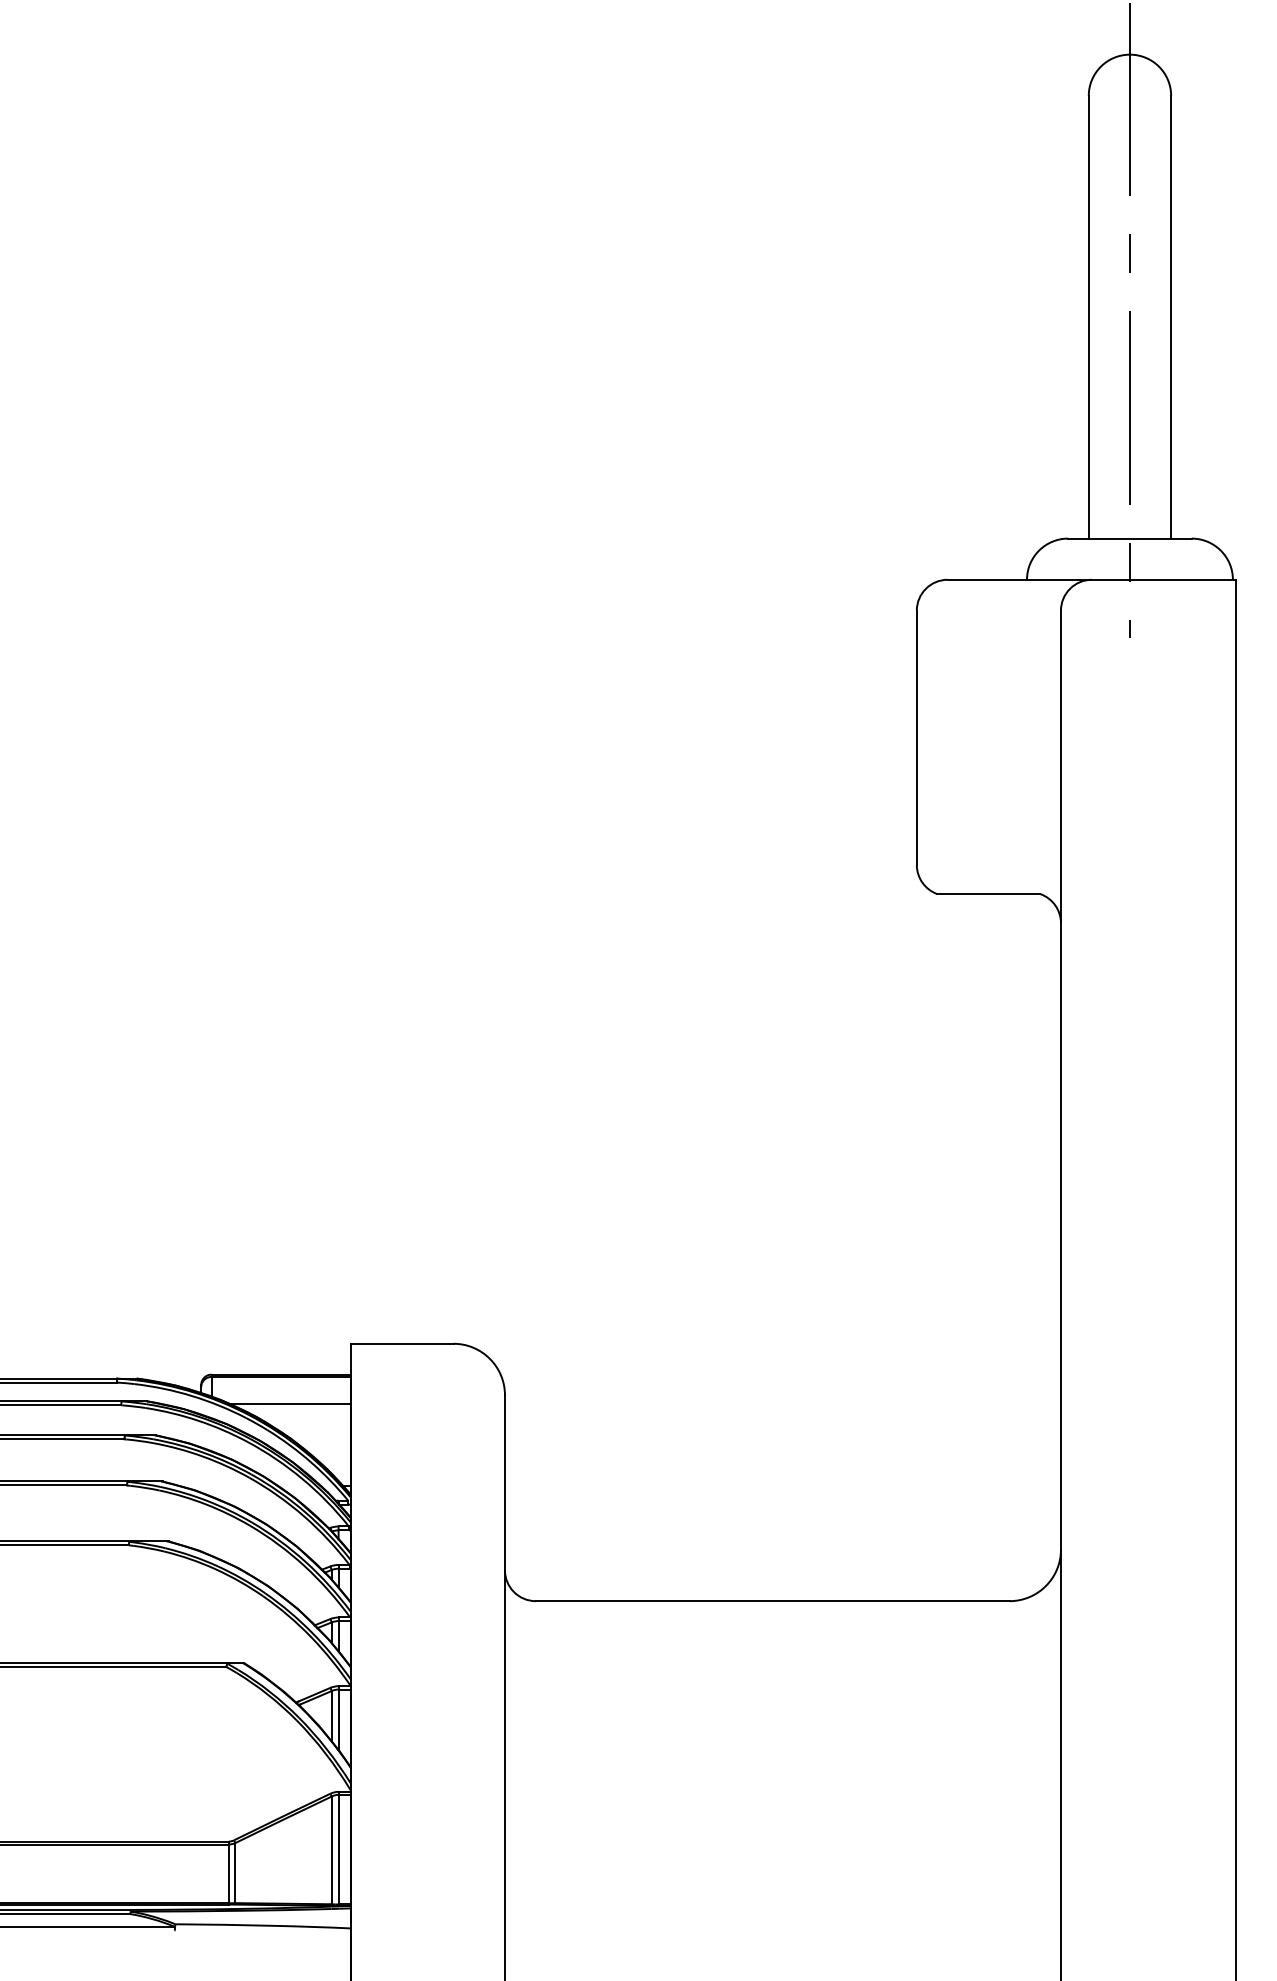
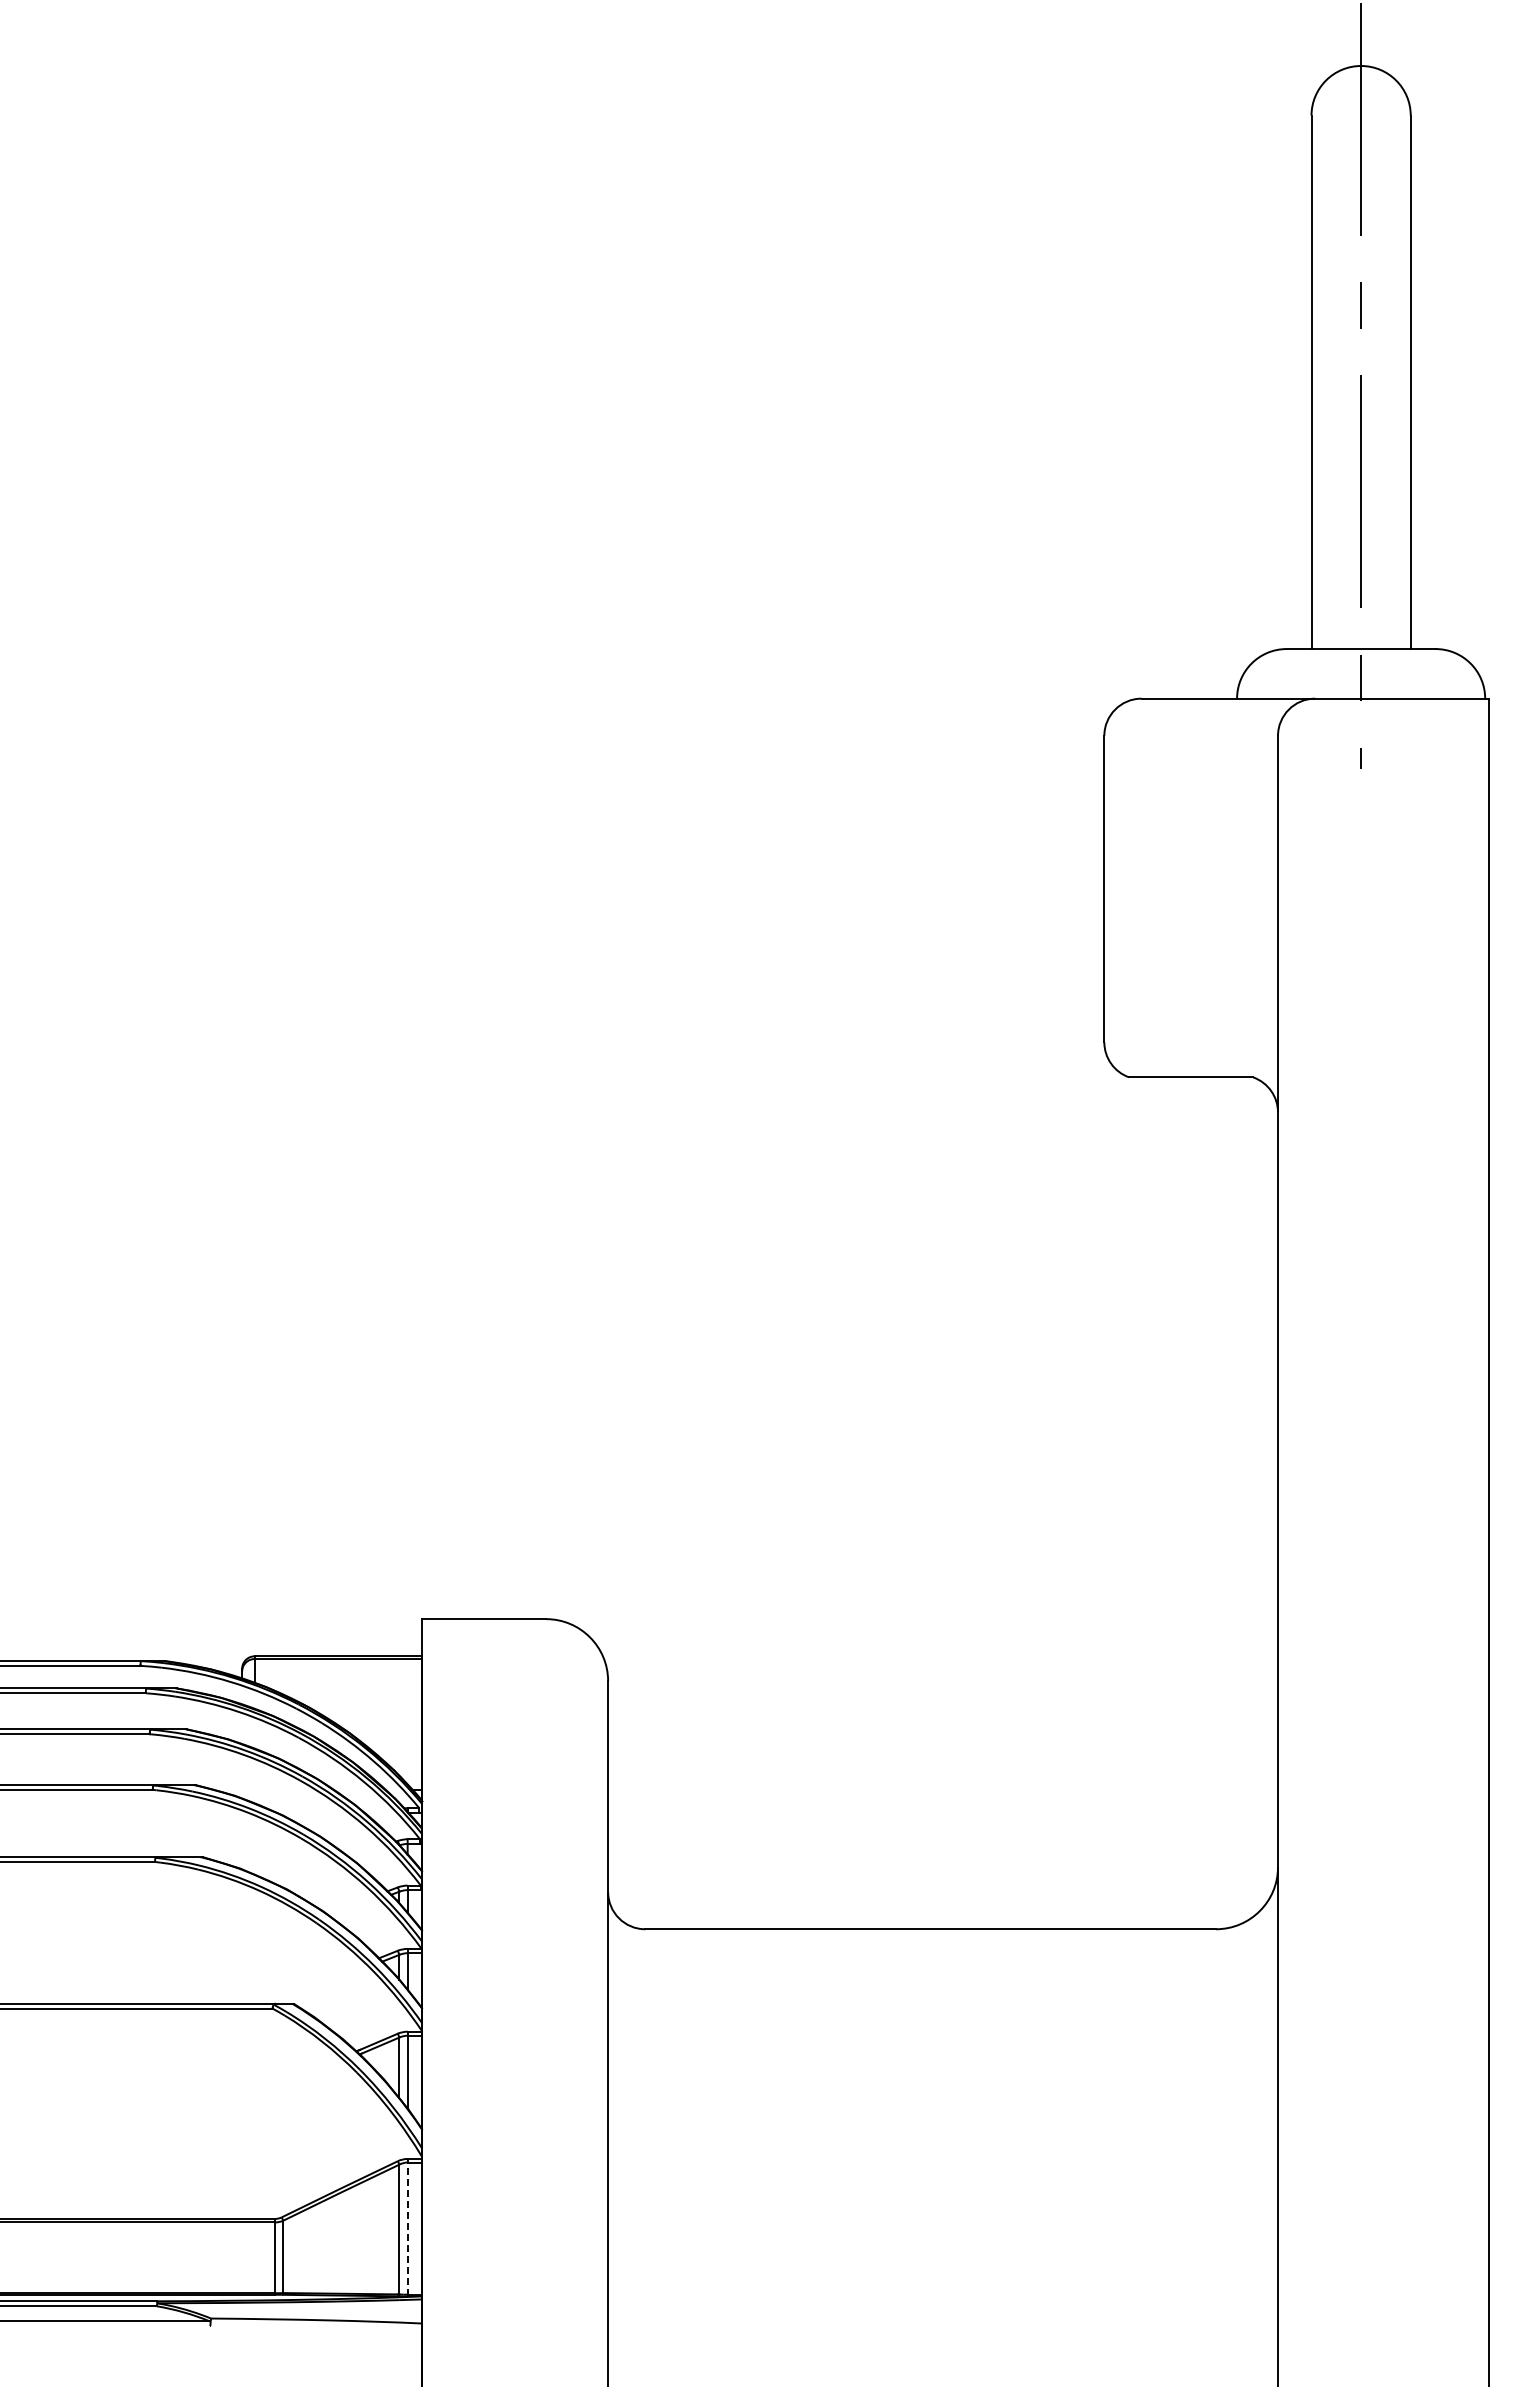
line: (289, 1403) -> (348, 1691), removed
line: (338, 1848) -> (407, 2227), solid -> dashed

